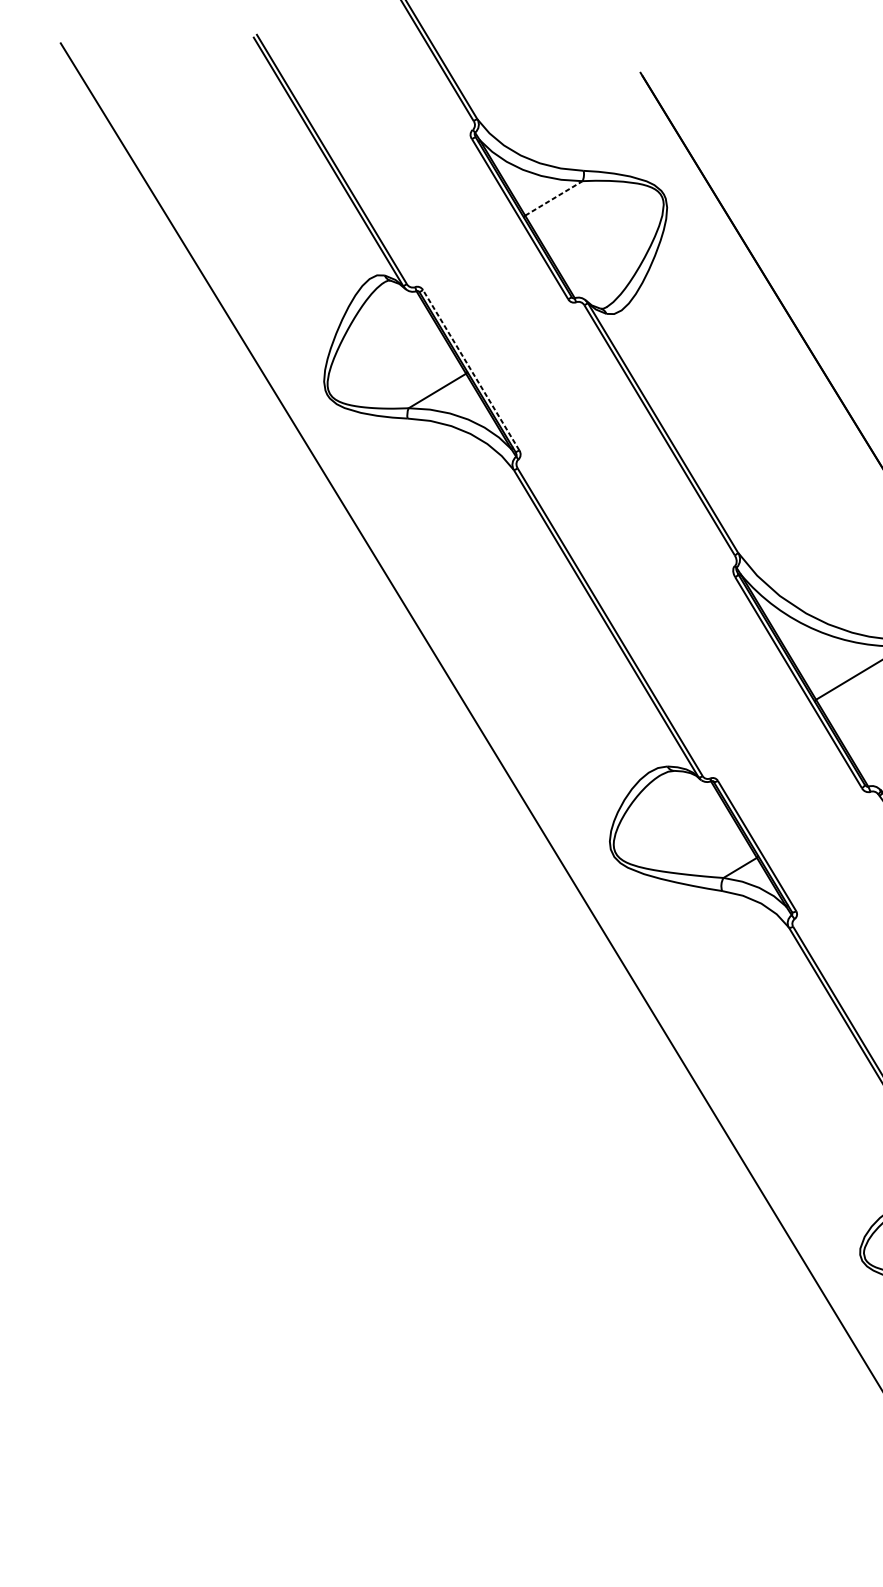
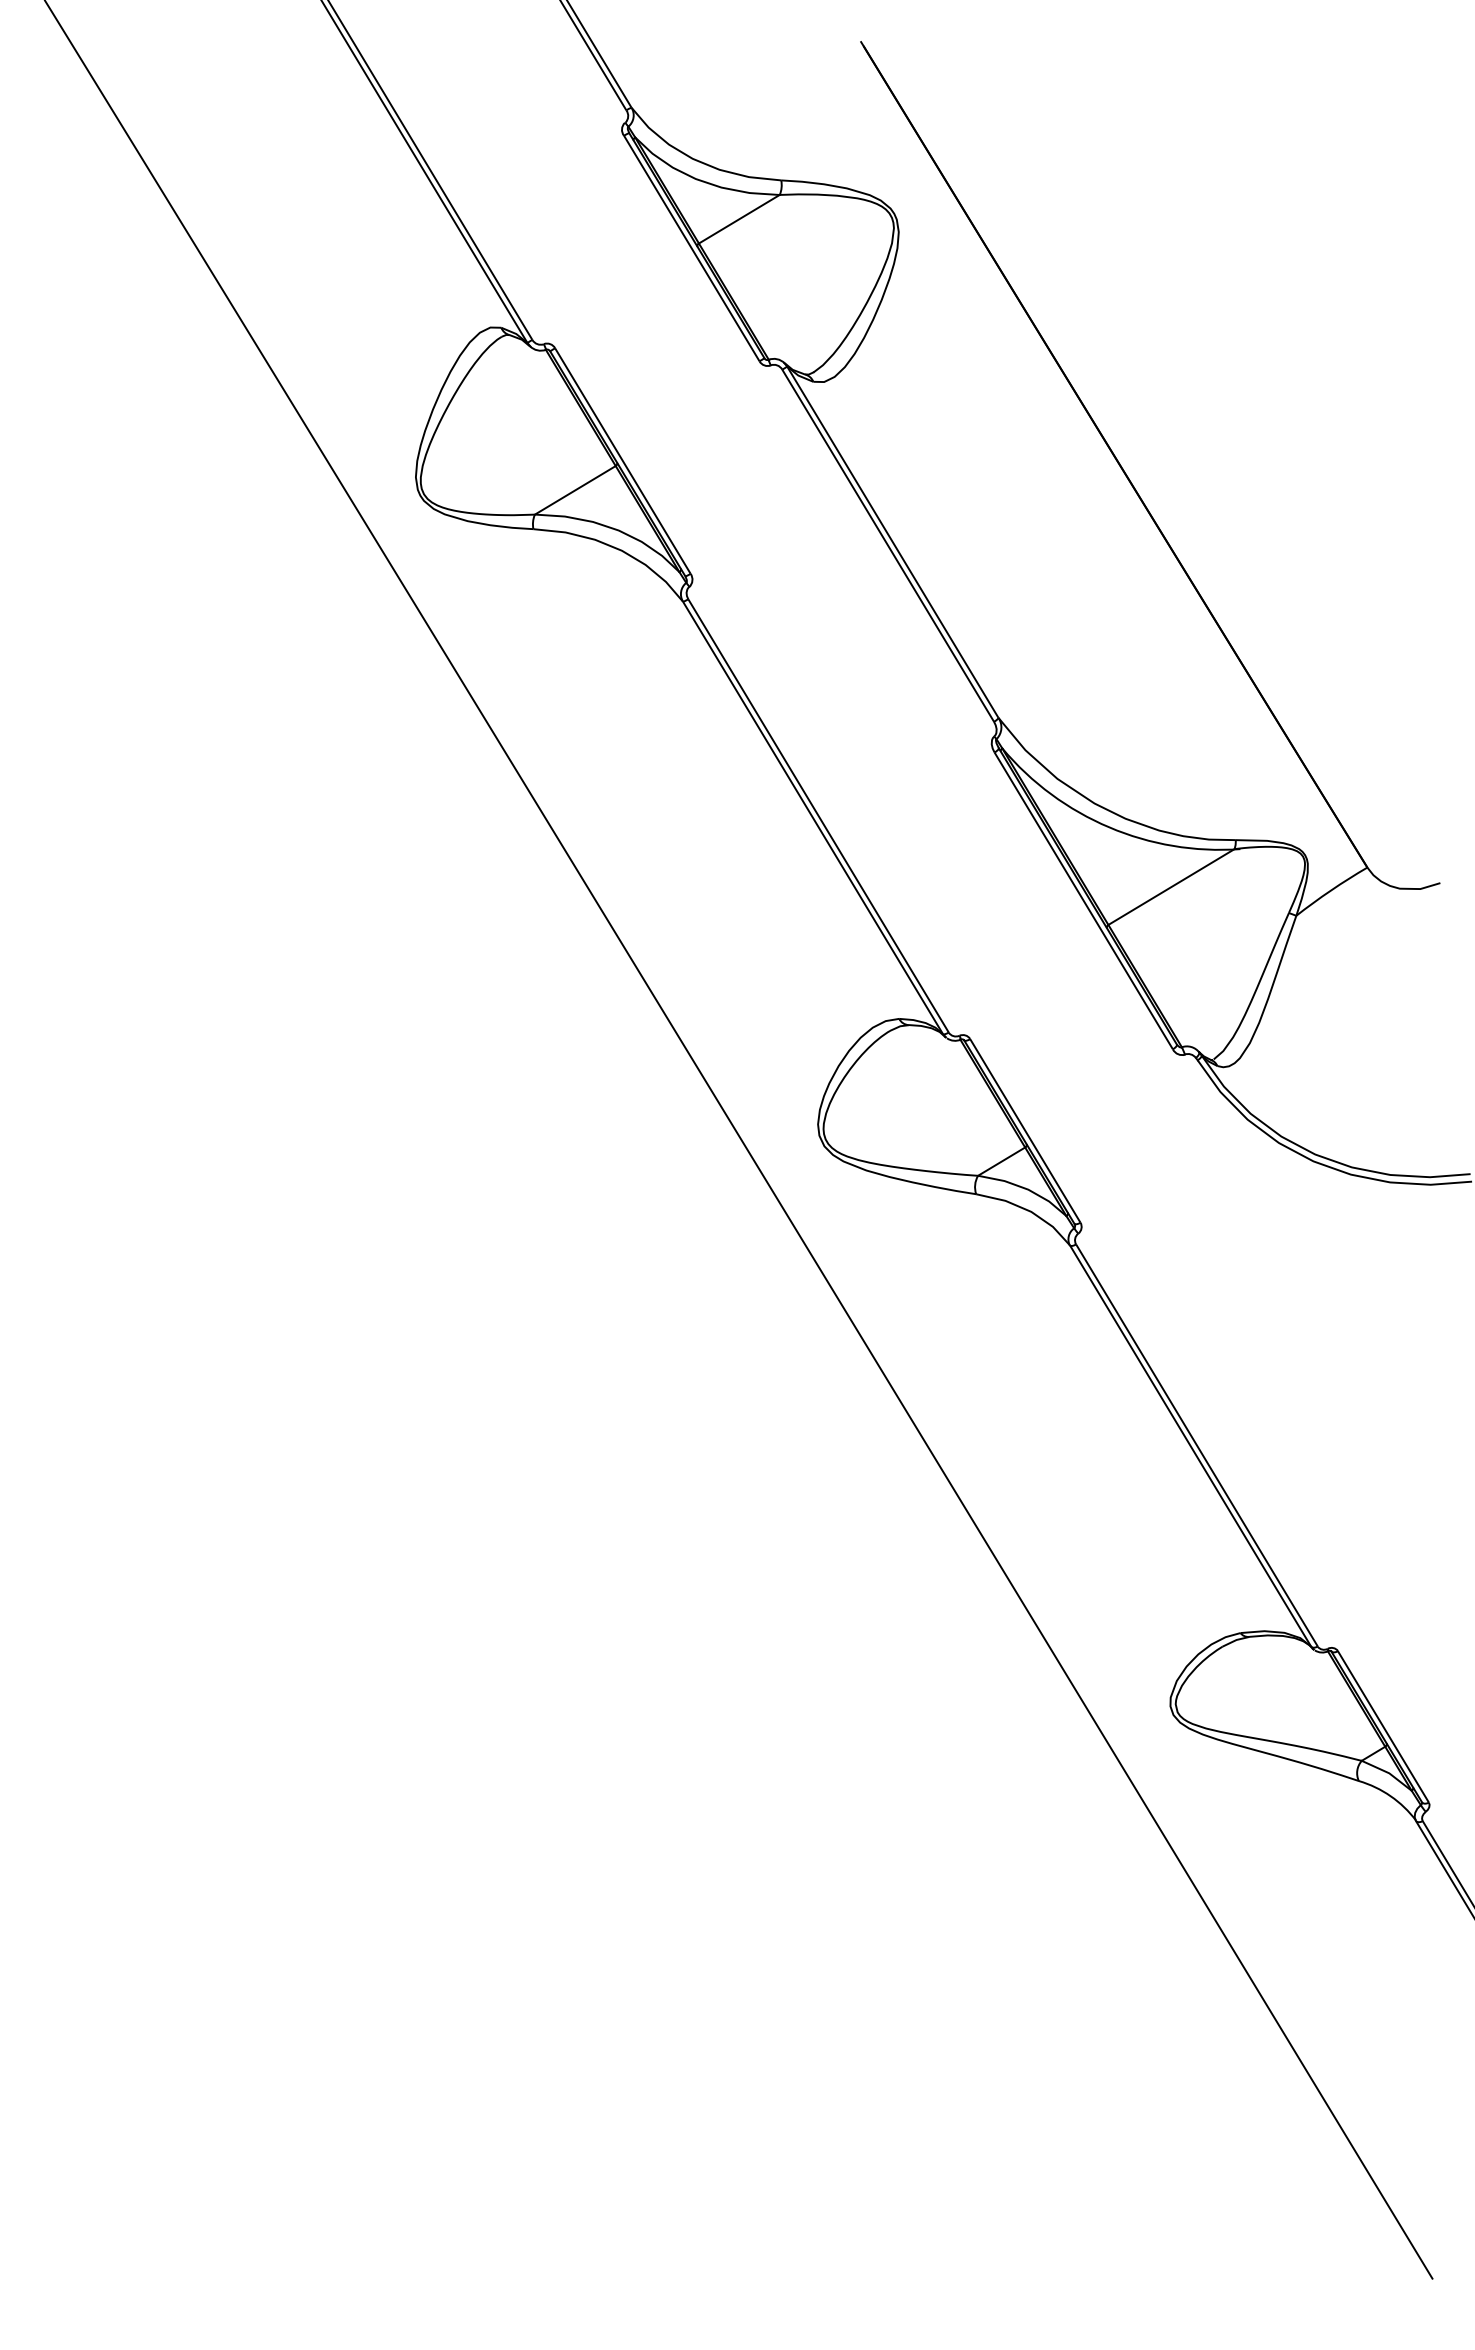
line: (554, 198) -> (739, 219), dashed -> solid
line: (470, 369) -> (622, 460), dashed -> solid

